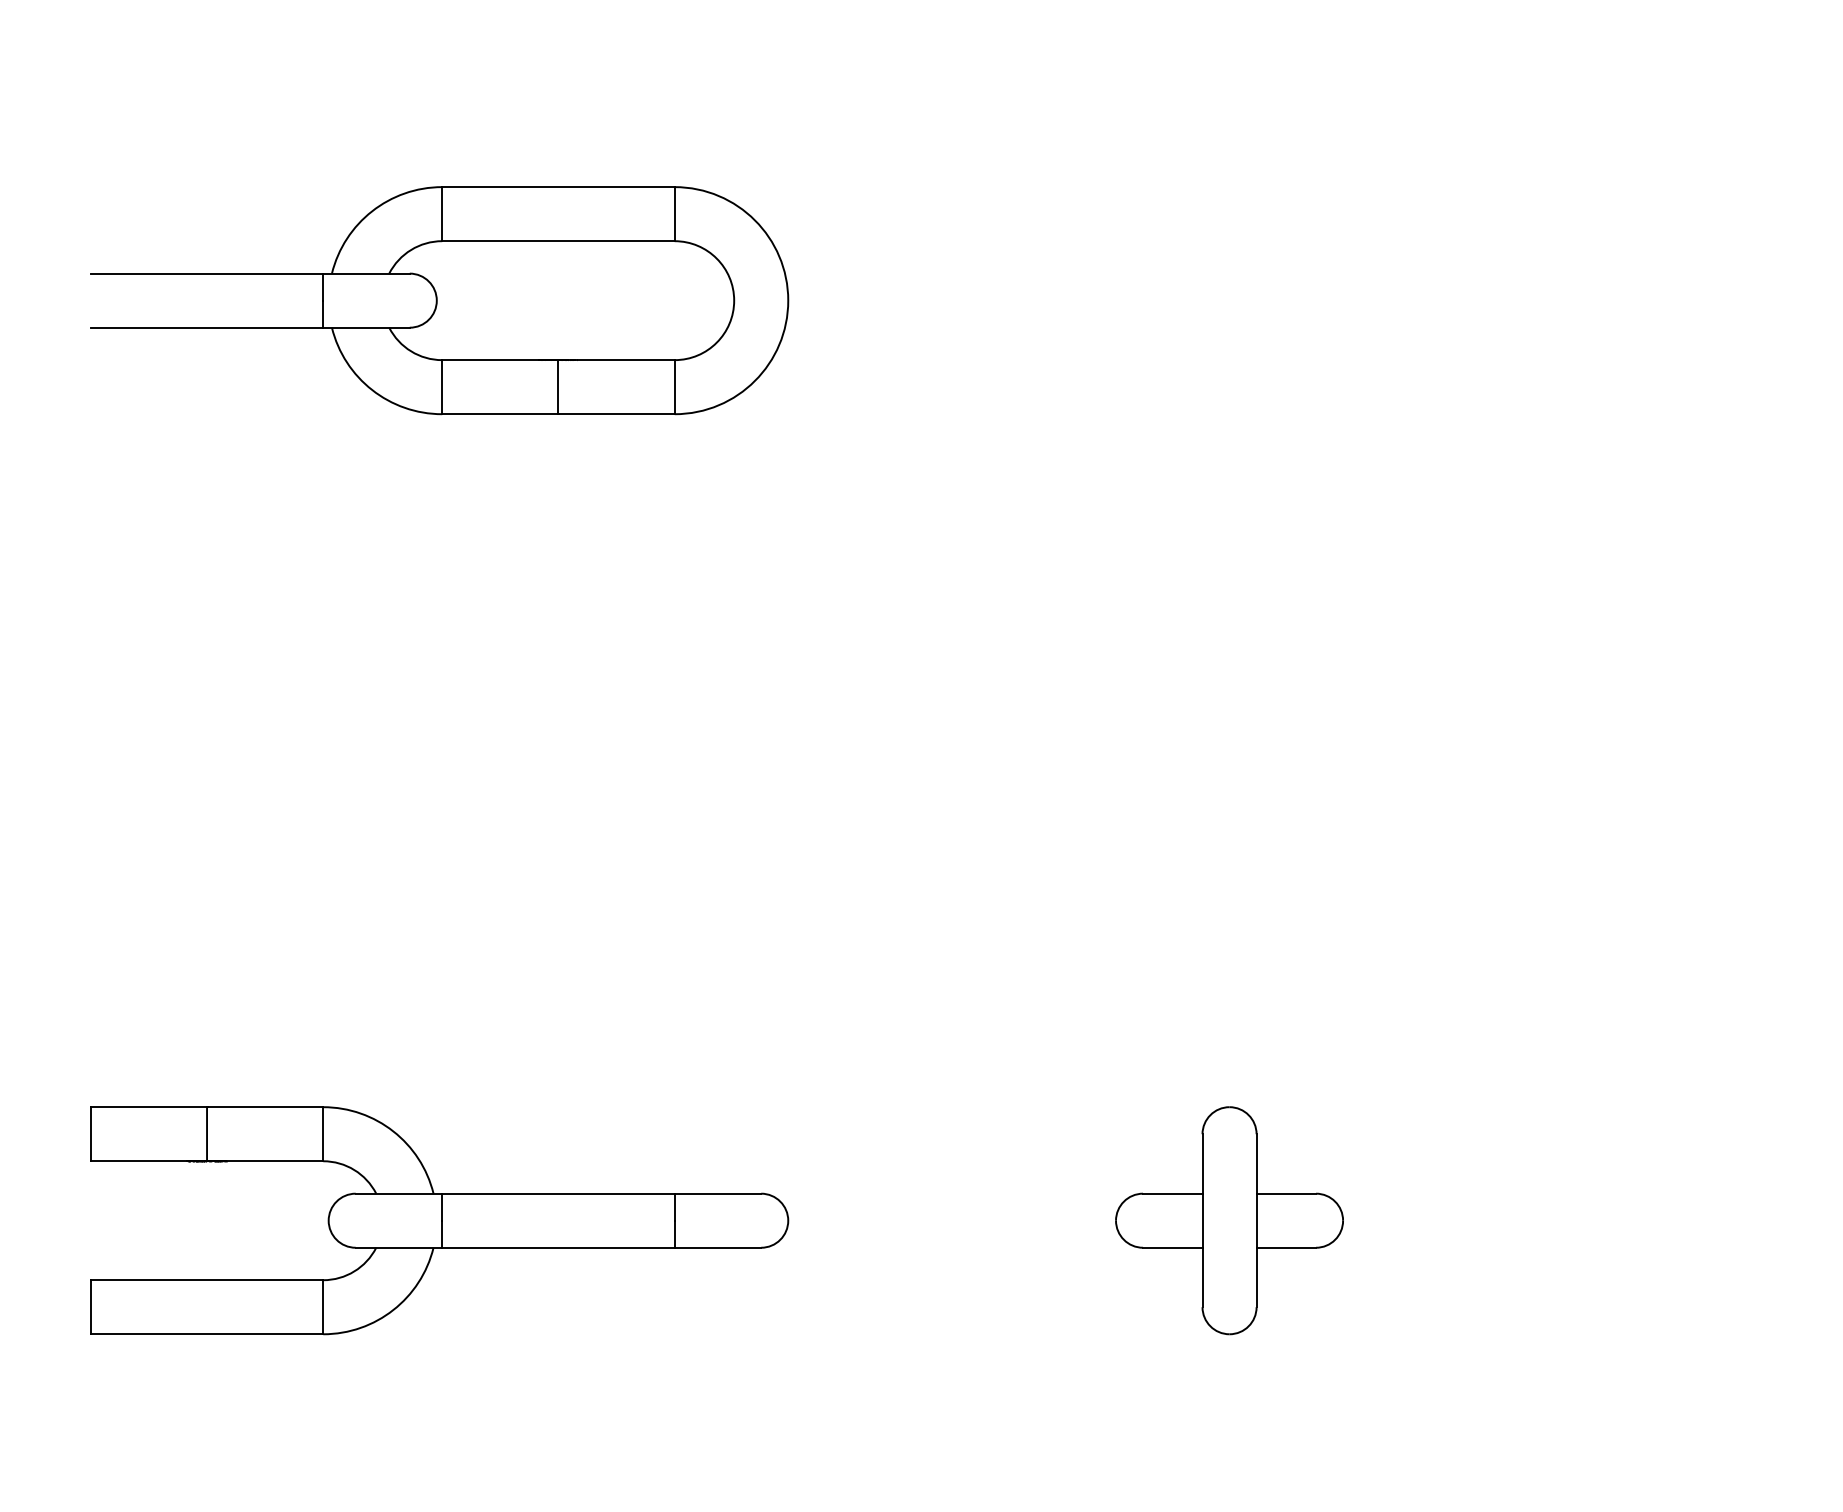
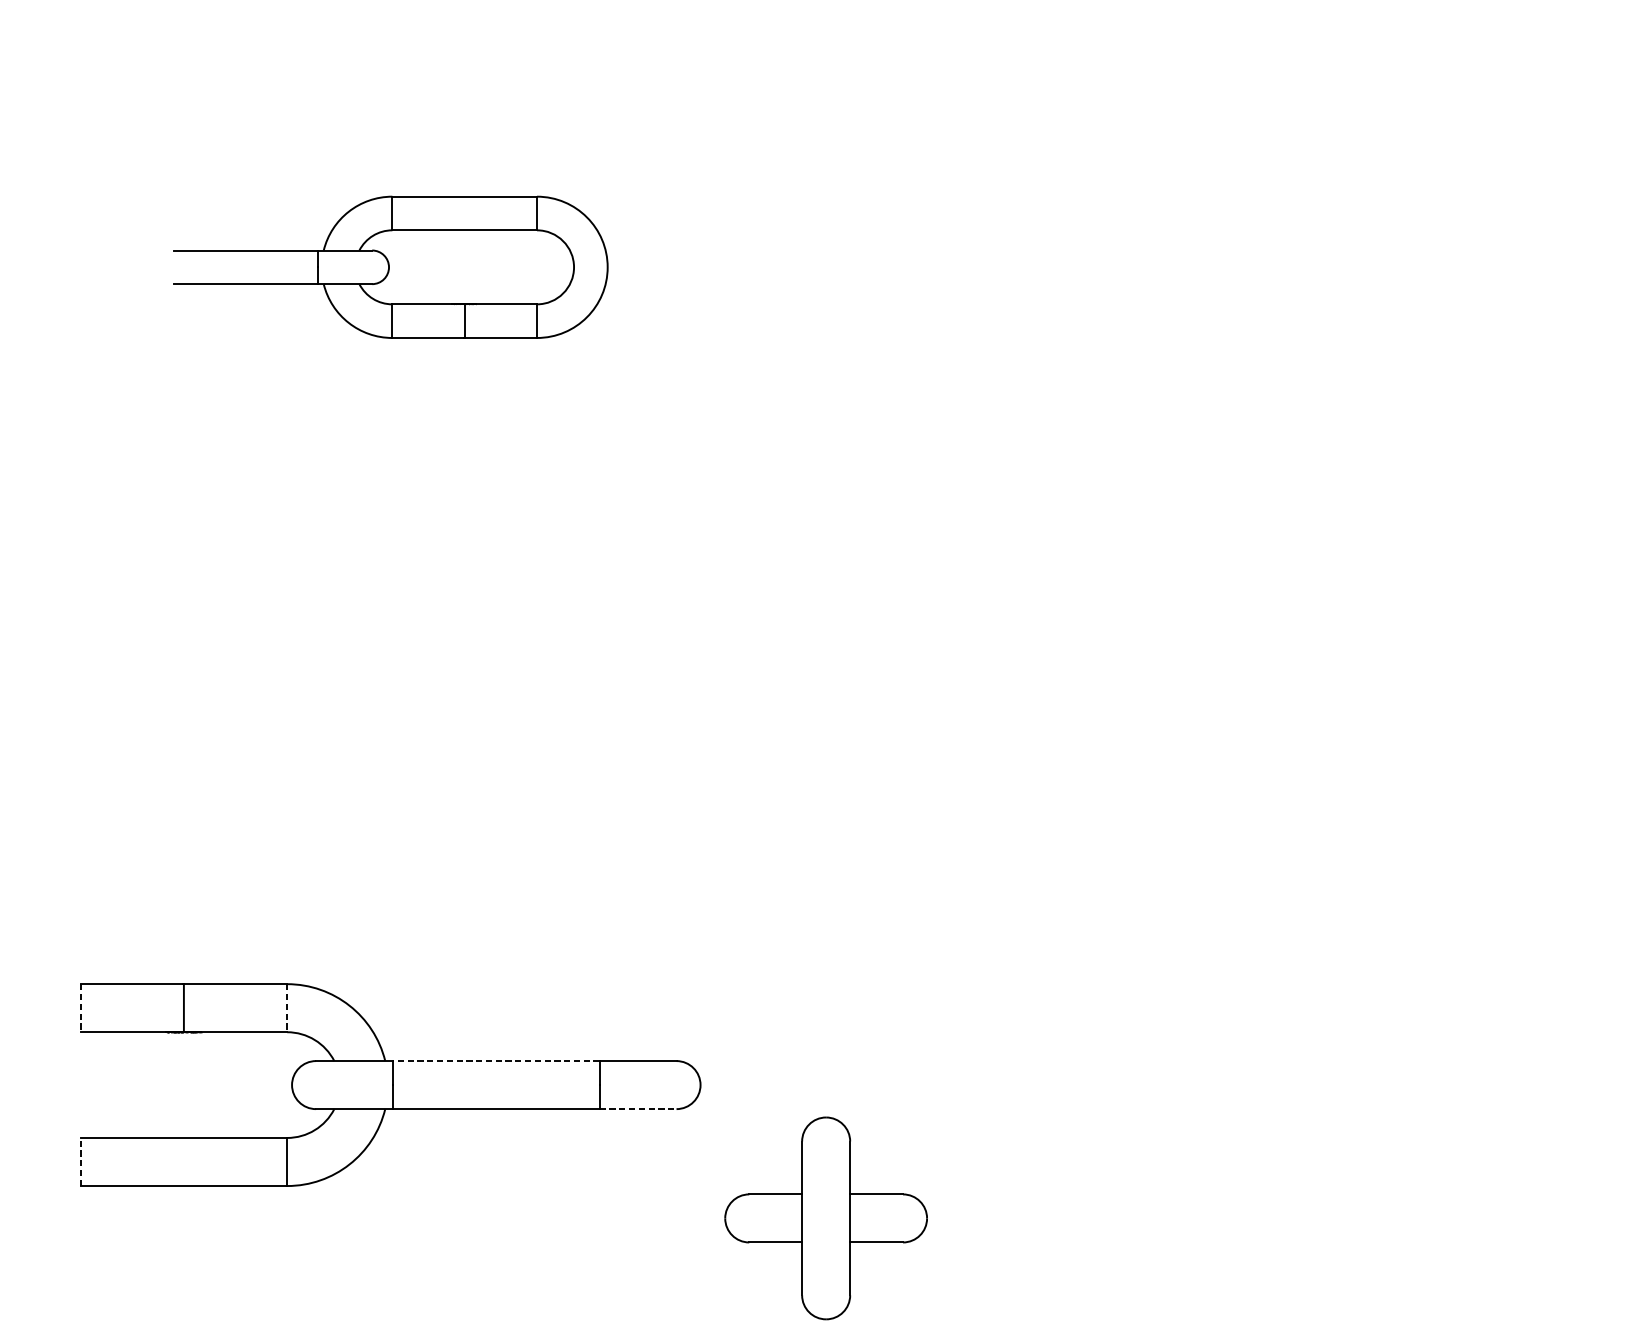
part: (439, 300) -> (390, 267), size x0.7
line: (90, 1134) -> (80, 1008), solid -> dashed
line: (323, 1134) -> (287, 1008), solid -> dashed
line: (557, 1193) -> (495, 1060), solid -> dashed
part: (1229, 1220) -> (826, 1218), moved
line: (718, 1247) -> (638, 1108), solid -> dashed
line: (90, 1306) -> (80, 1161), solid -> dashed

